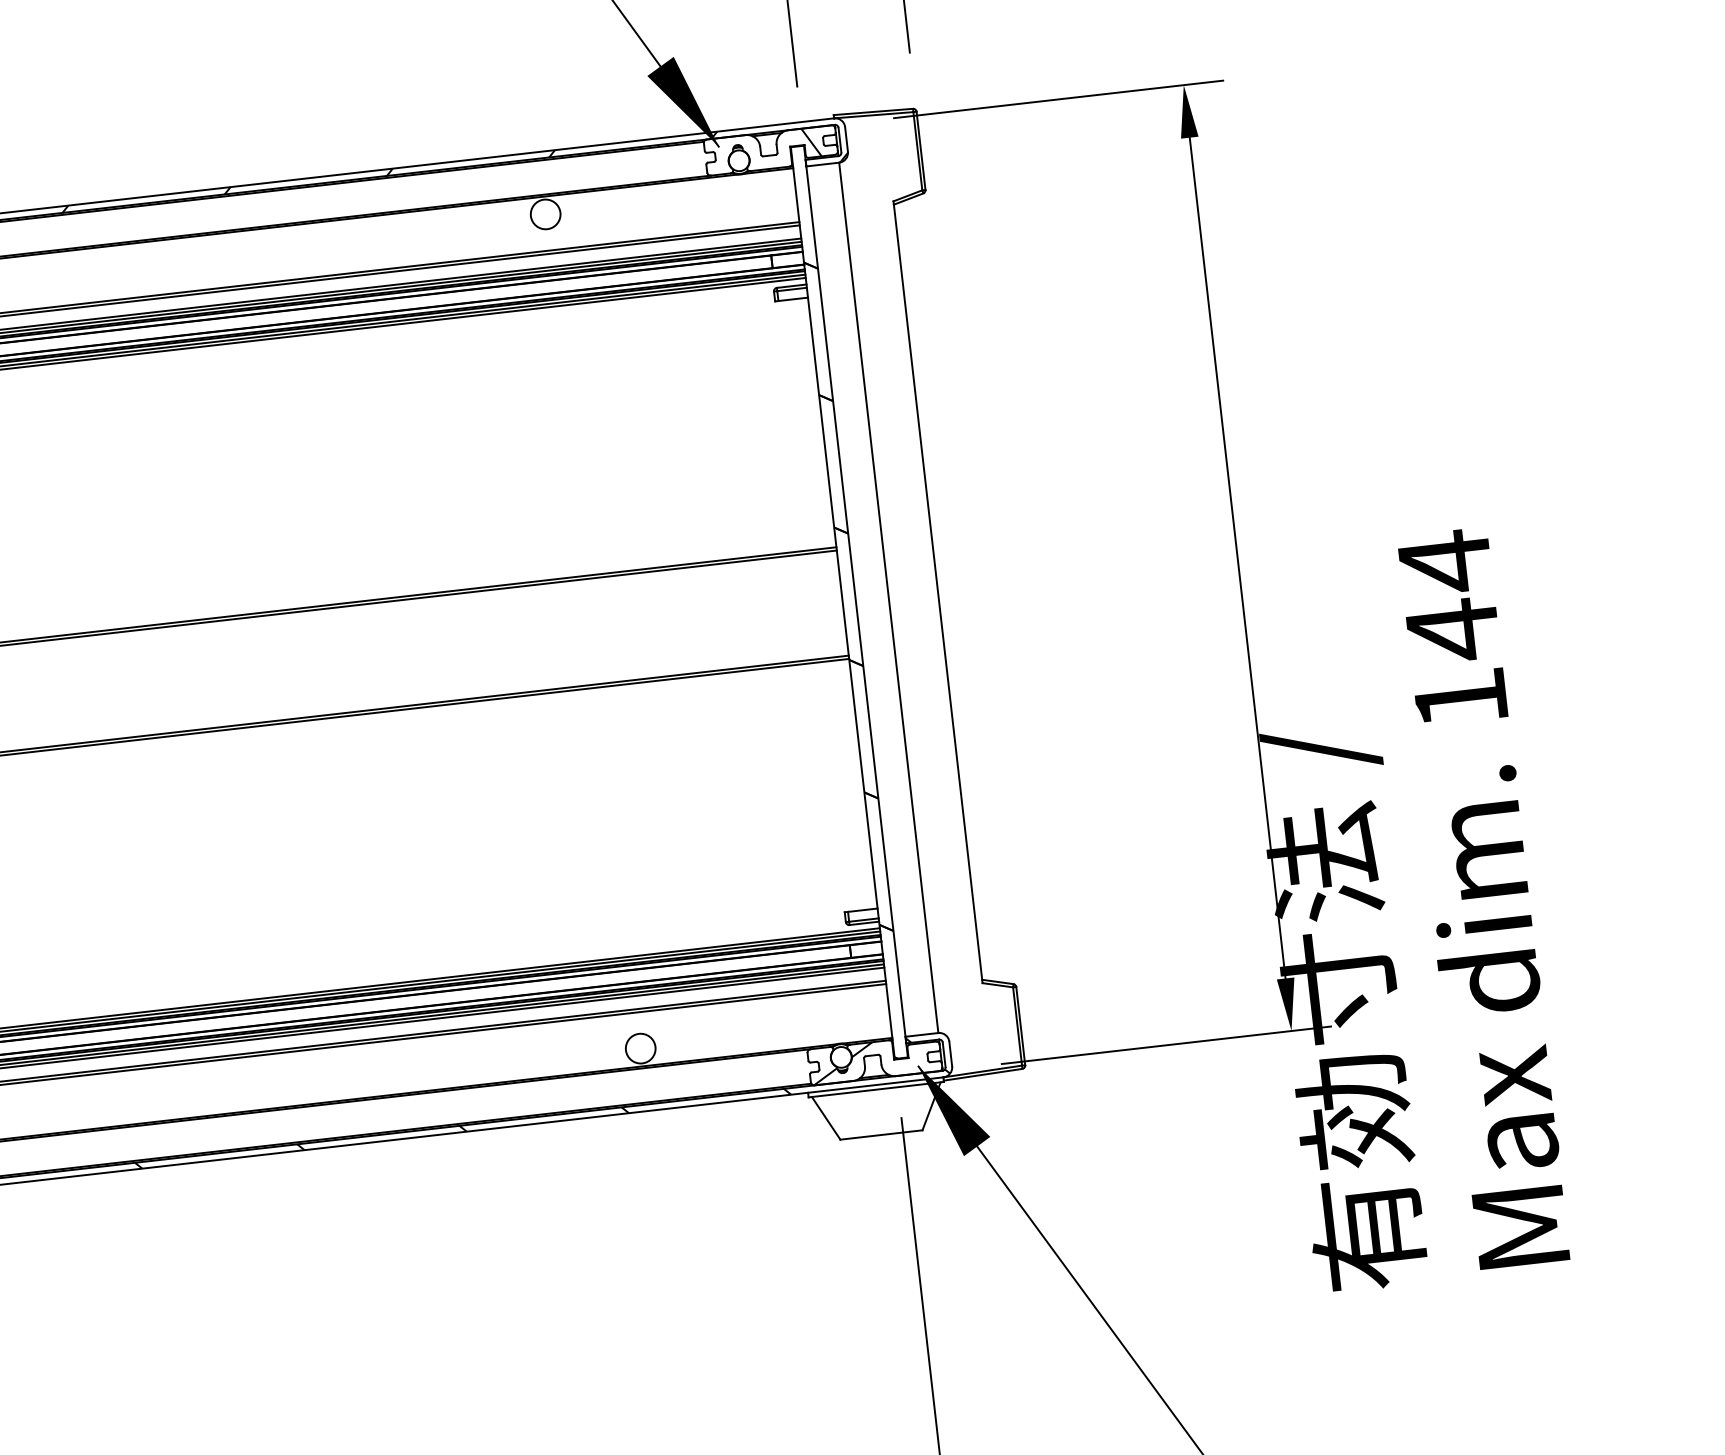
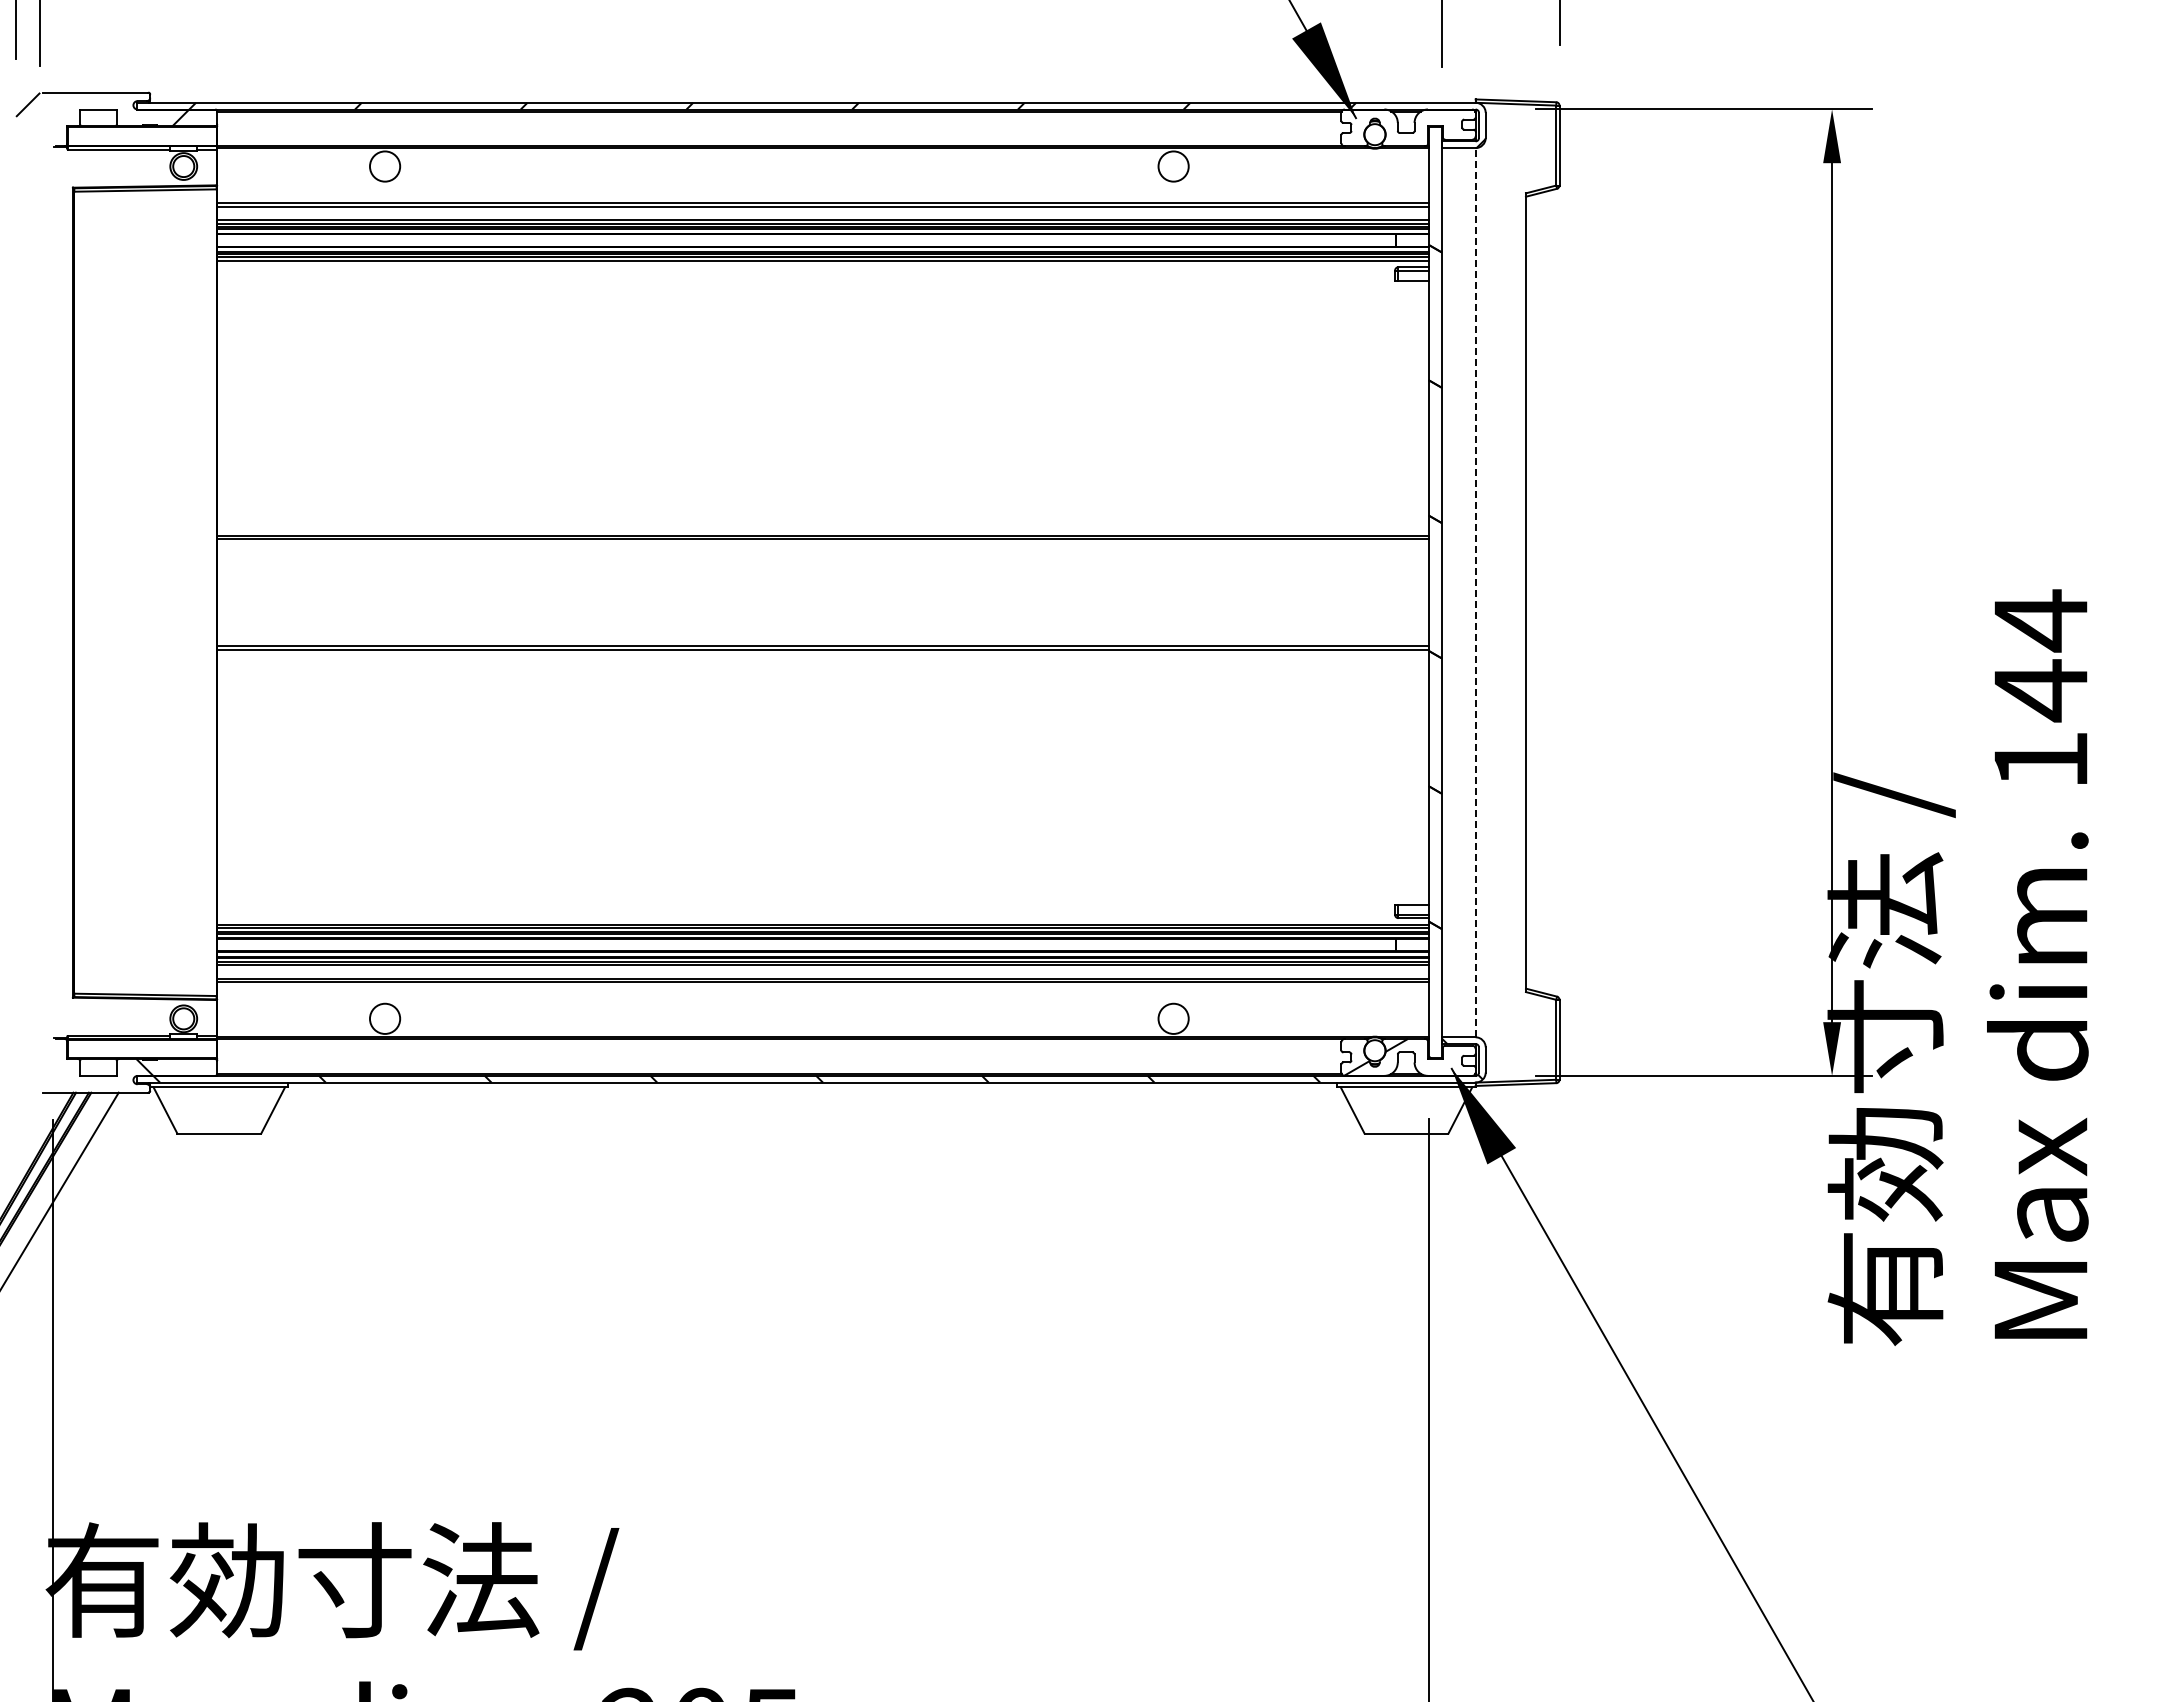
hatch: (810, 142) -> (1449, 124), removed
line: (888, 597) -> (1475, 592), solid -> dashed

